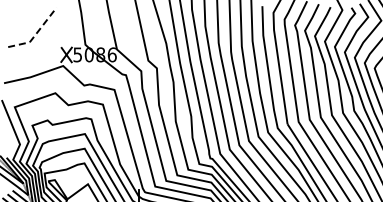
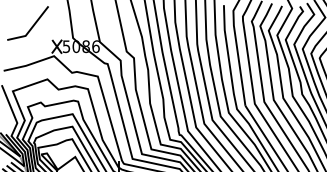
line: (35, 34) -> (30, 29), dashed -> solid

